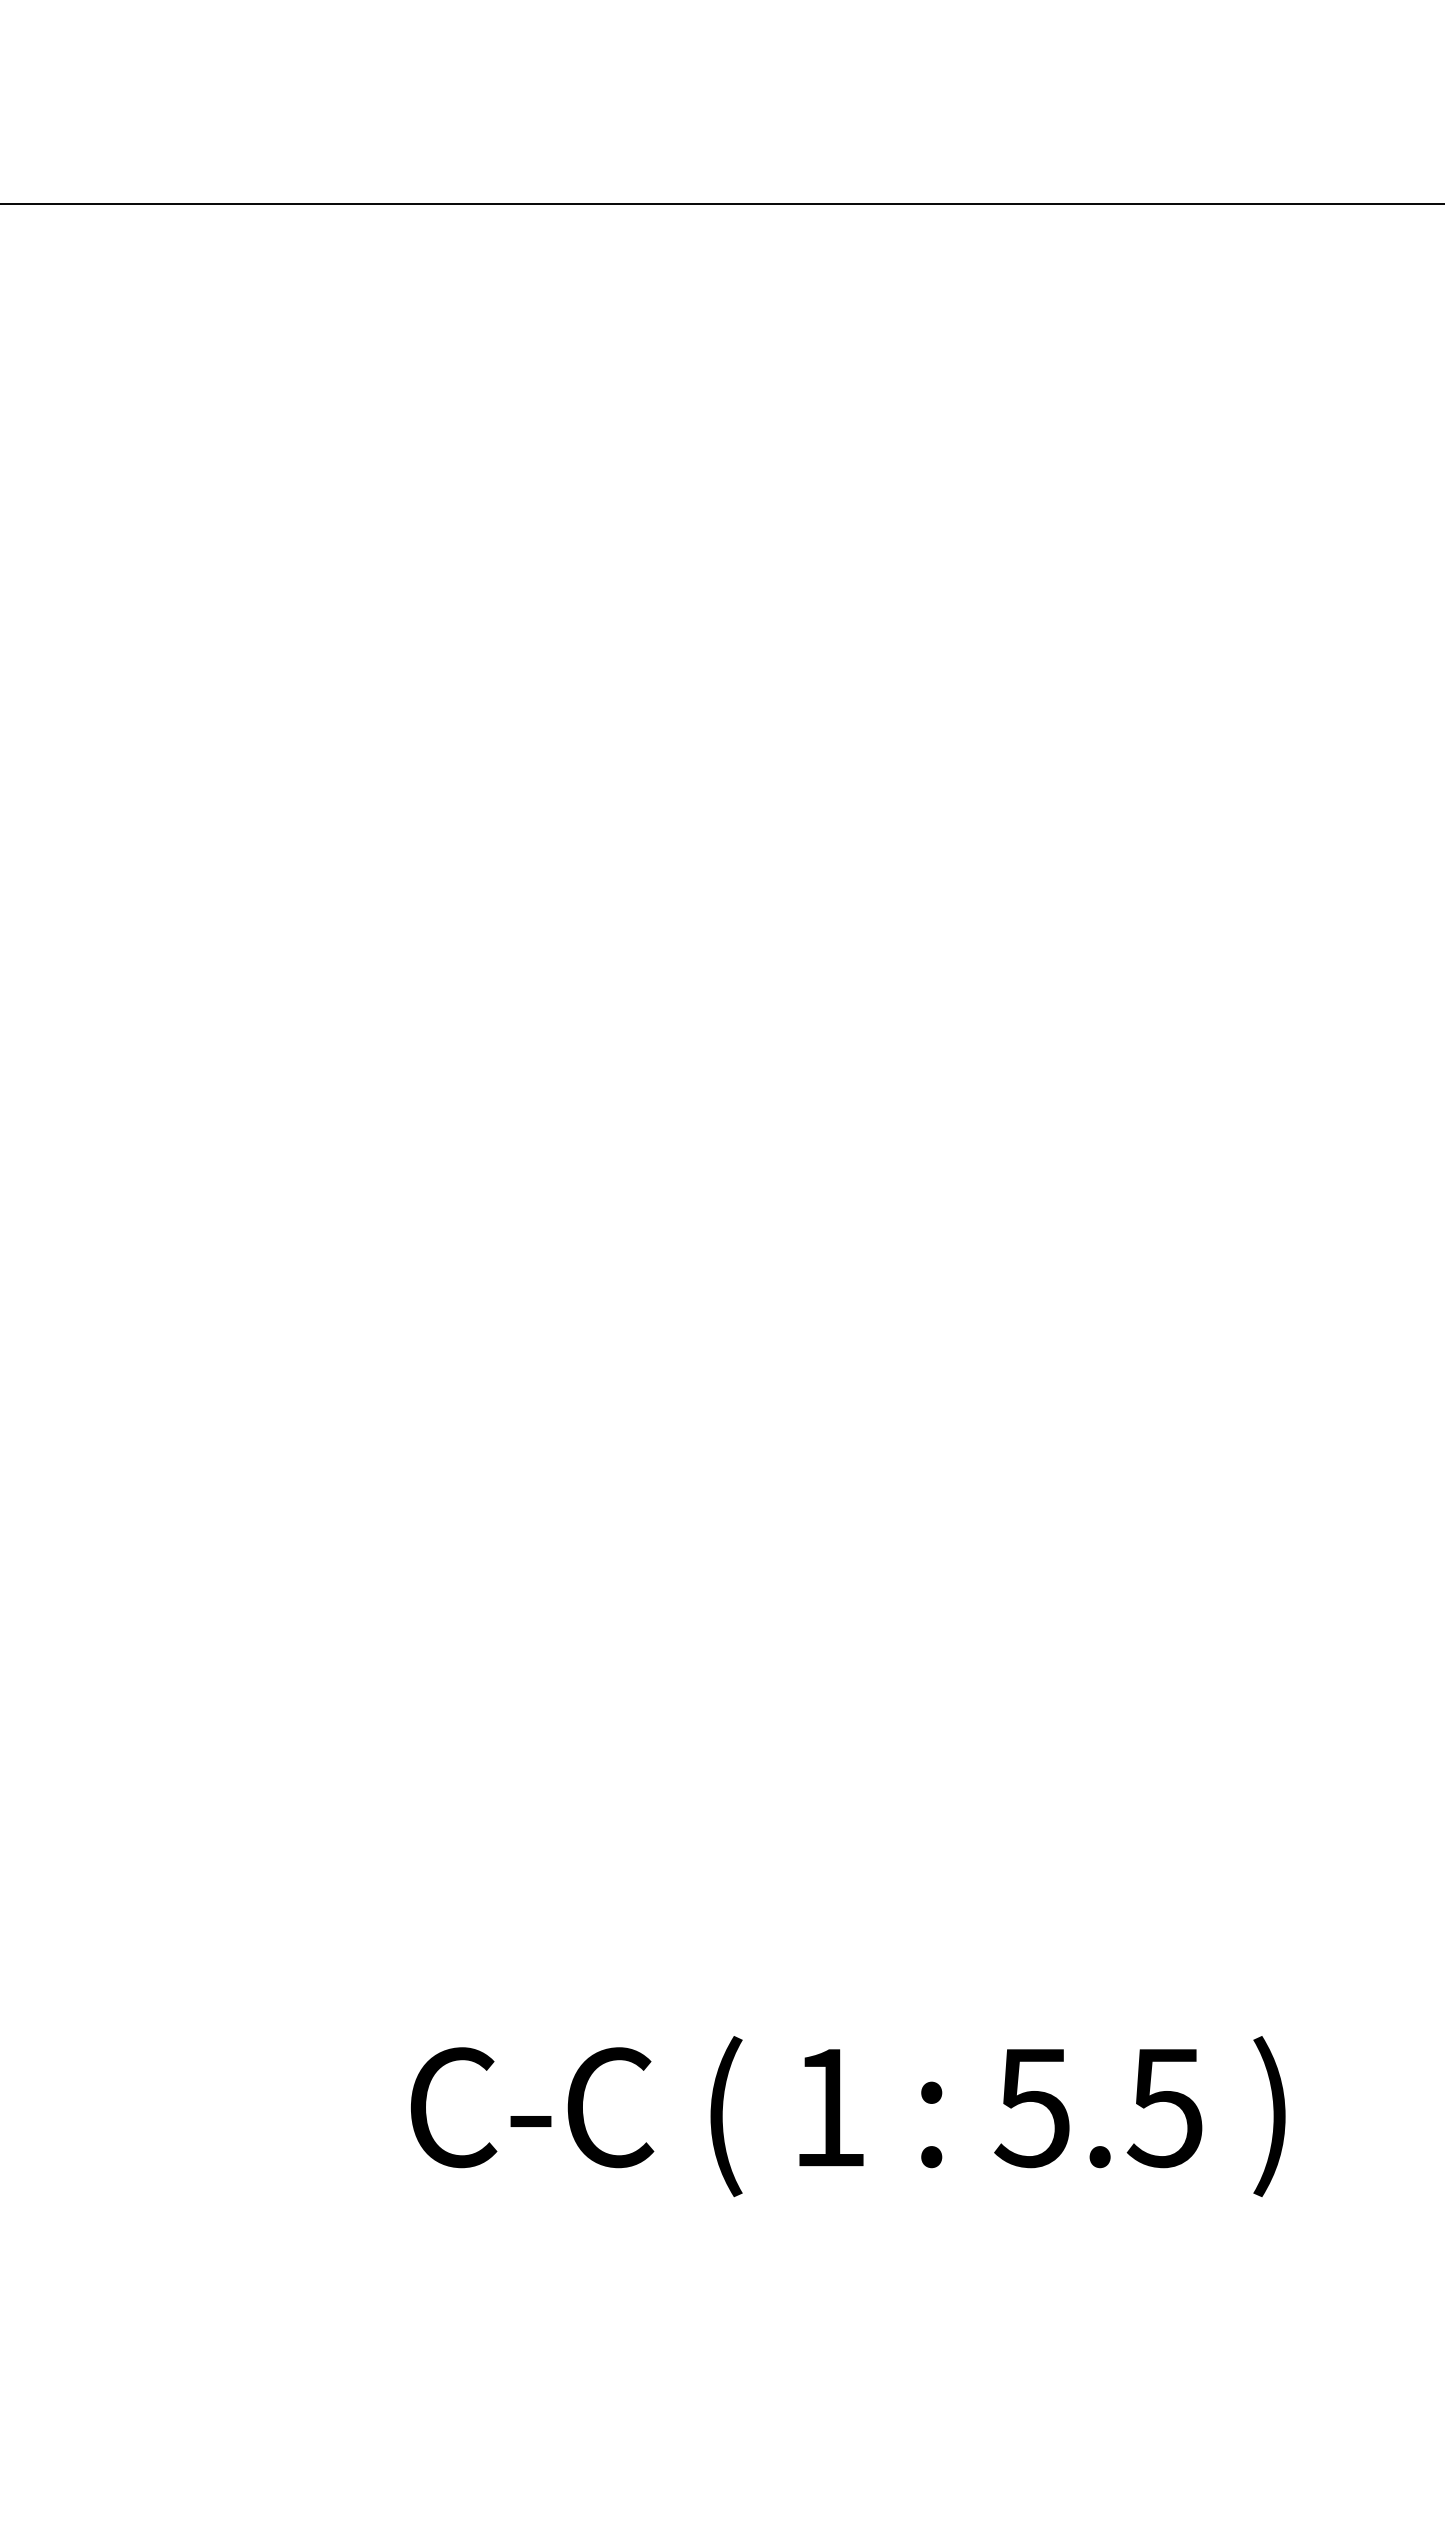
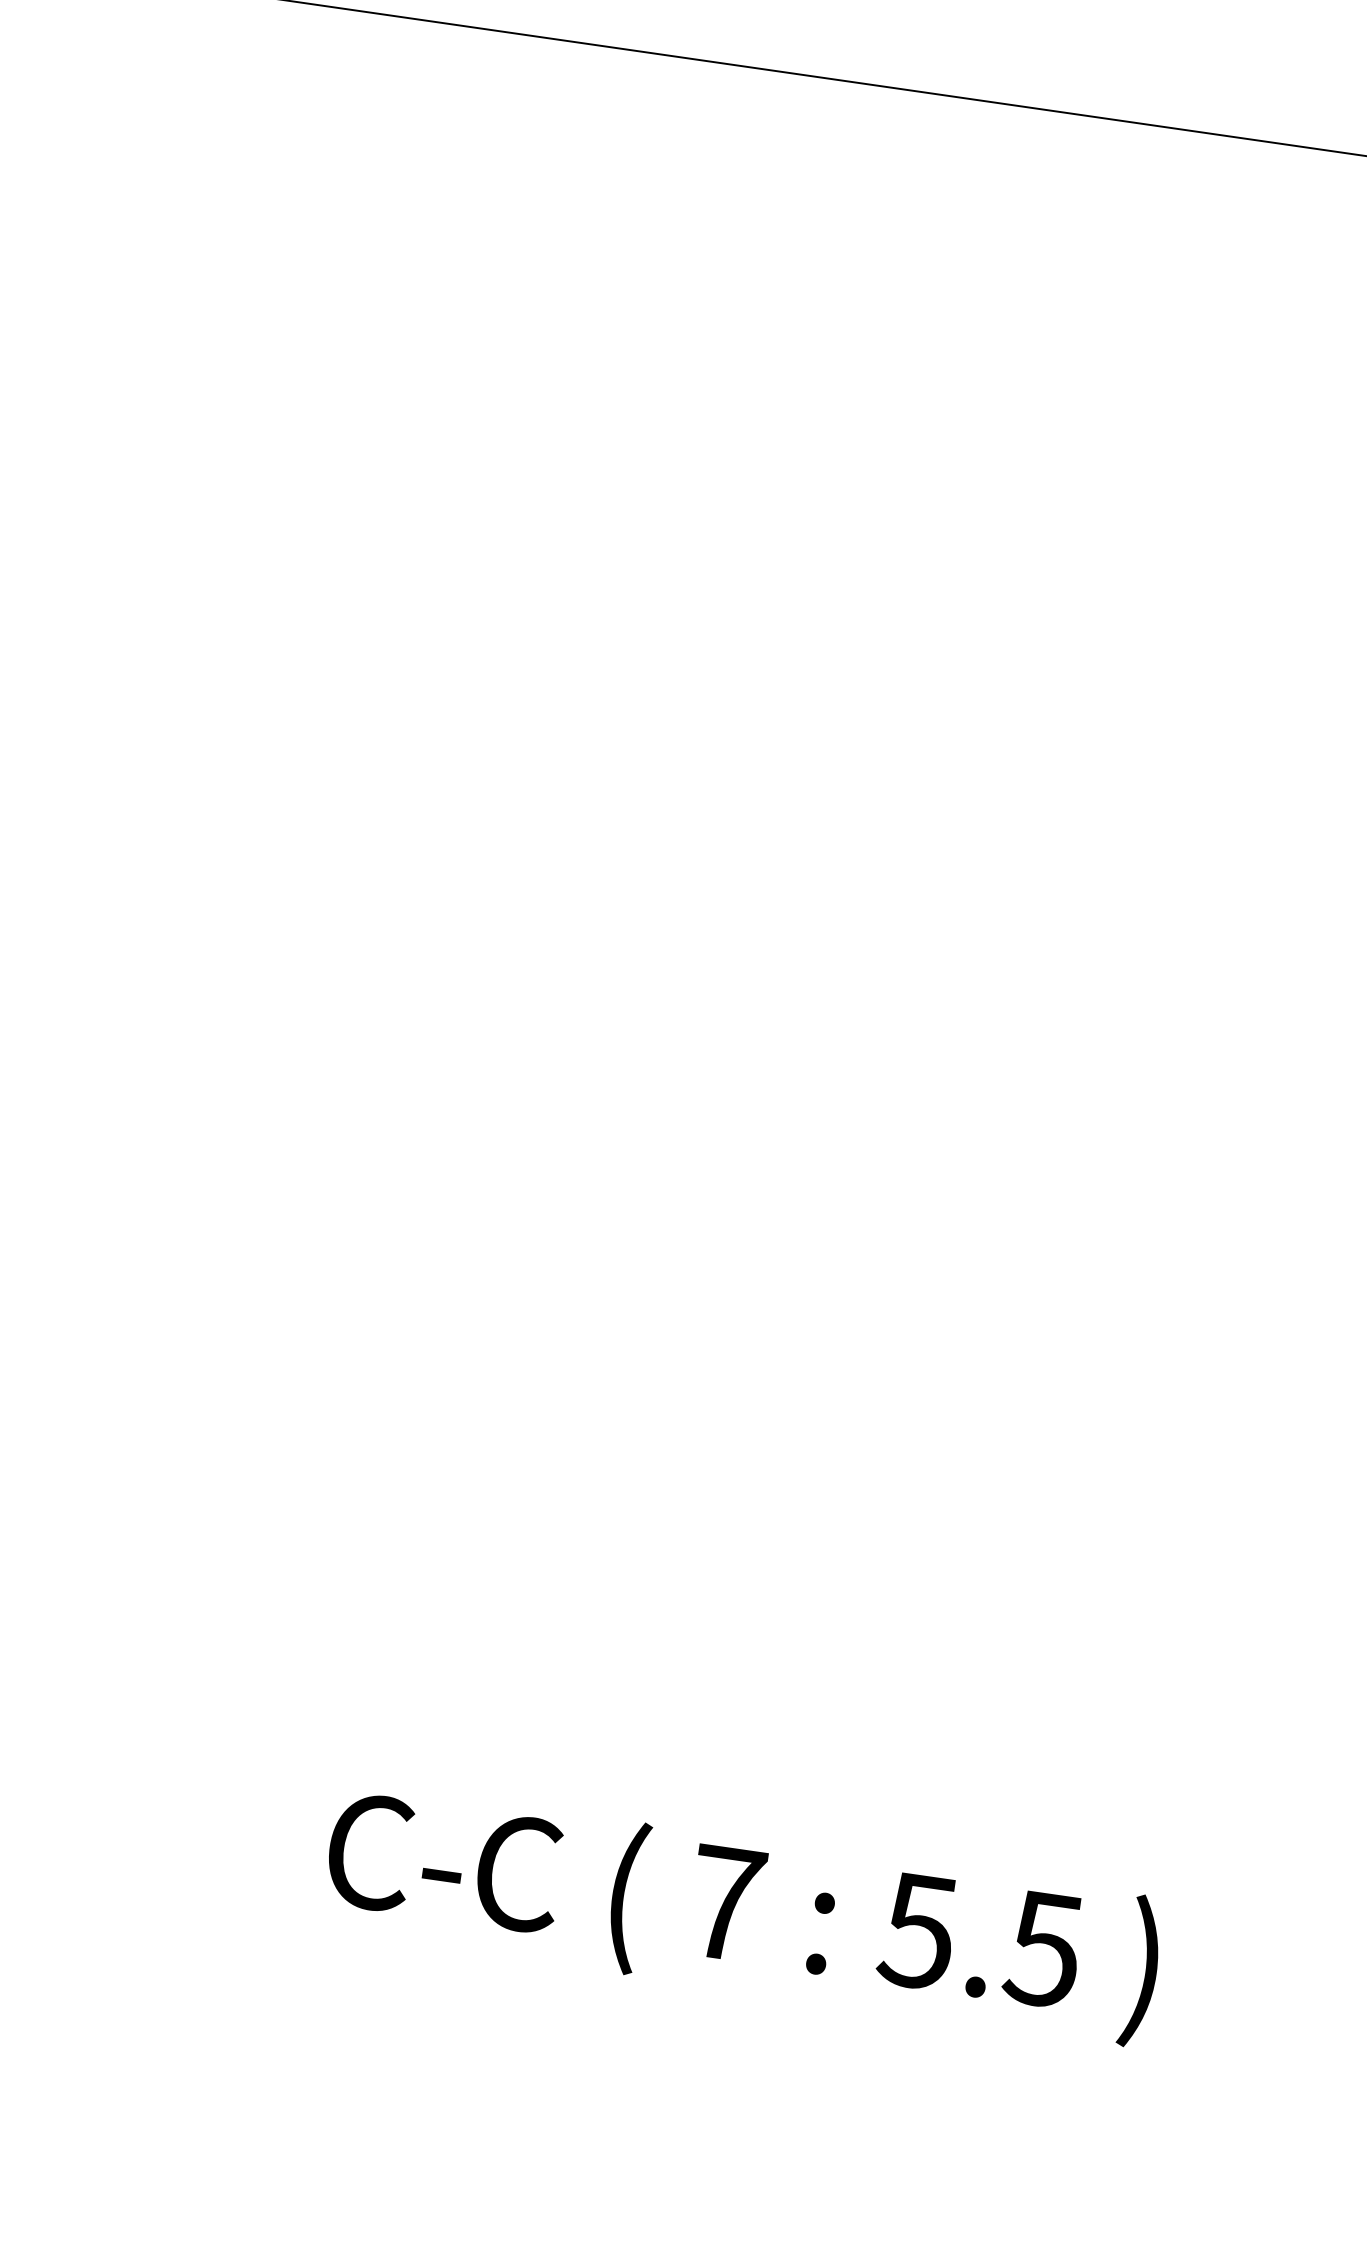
text: (829, 2107) -> (726, 1903), 1 -> 7

